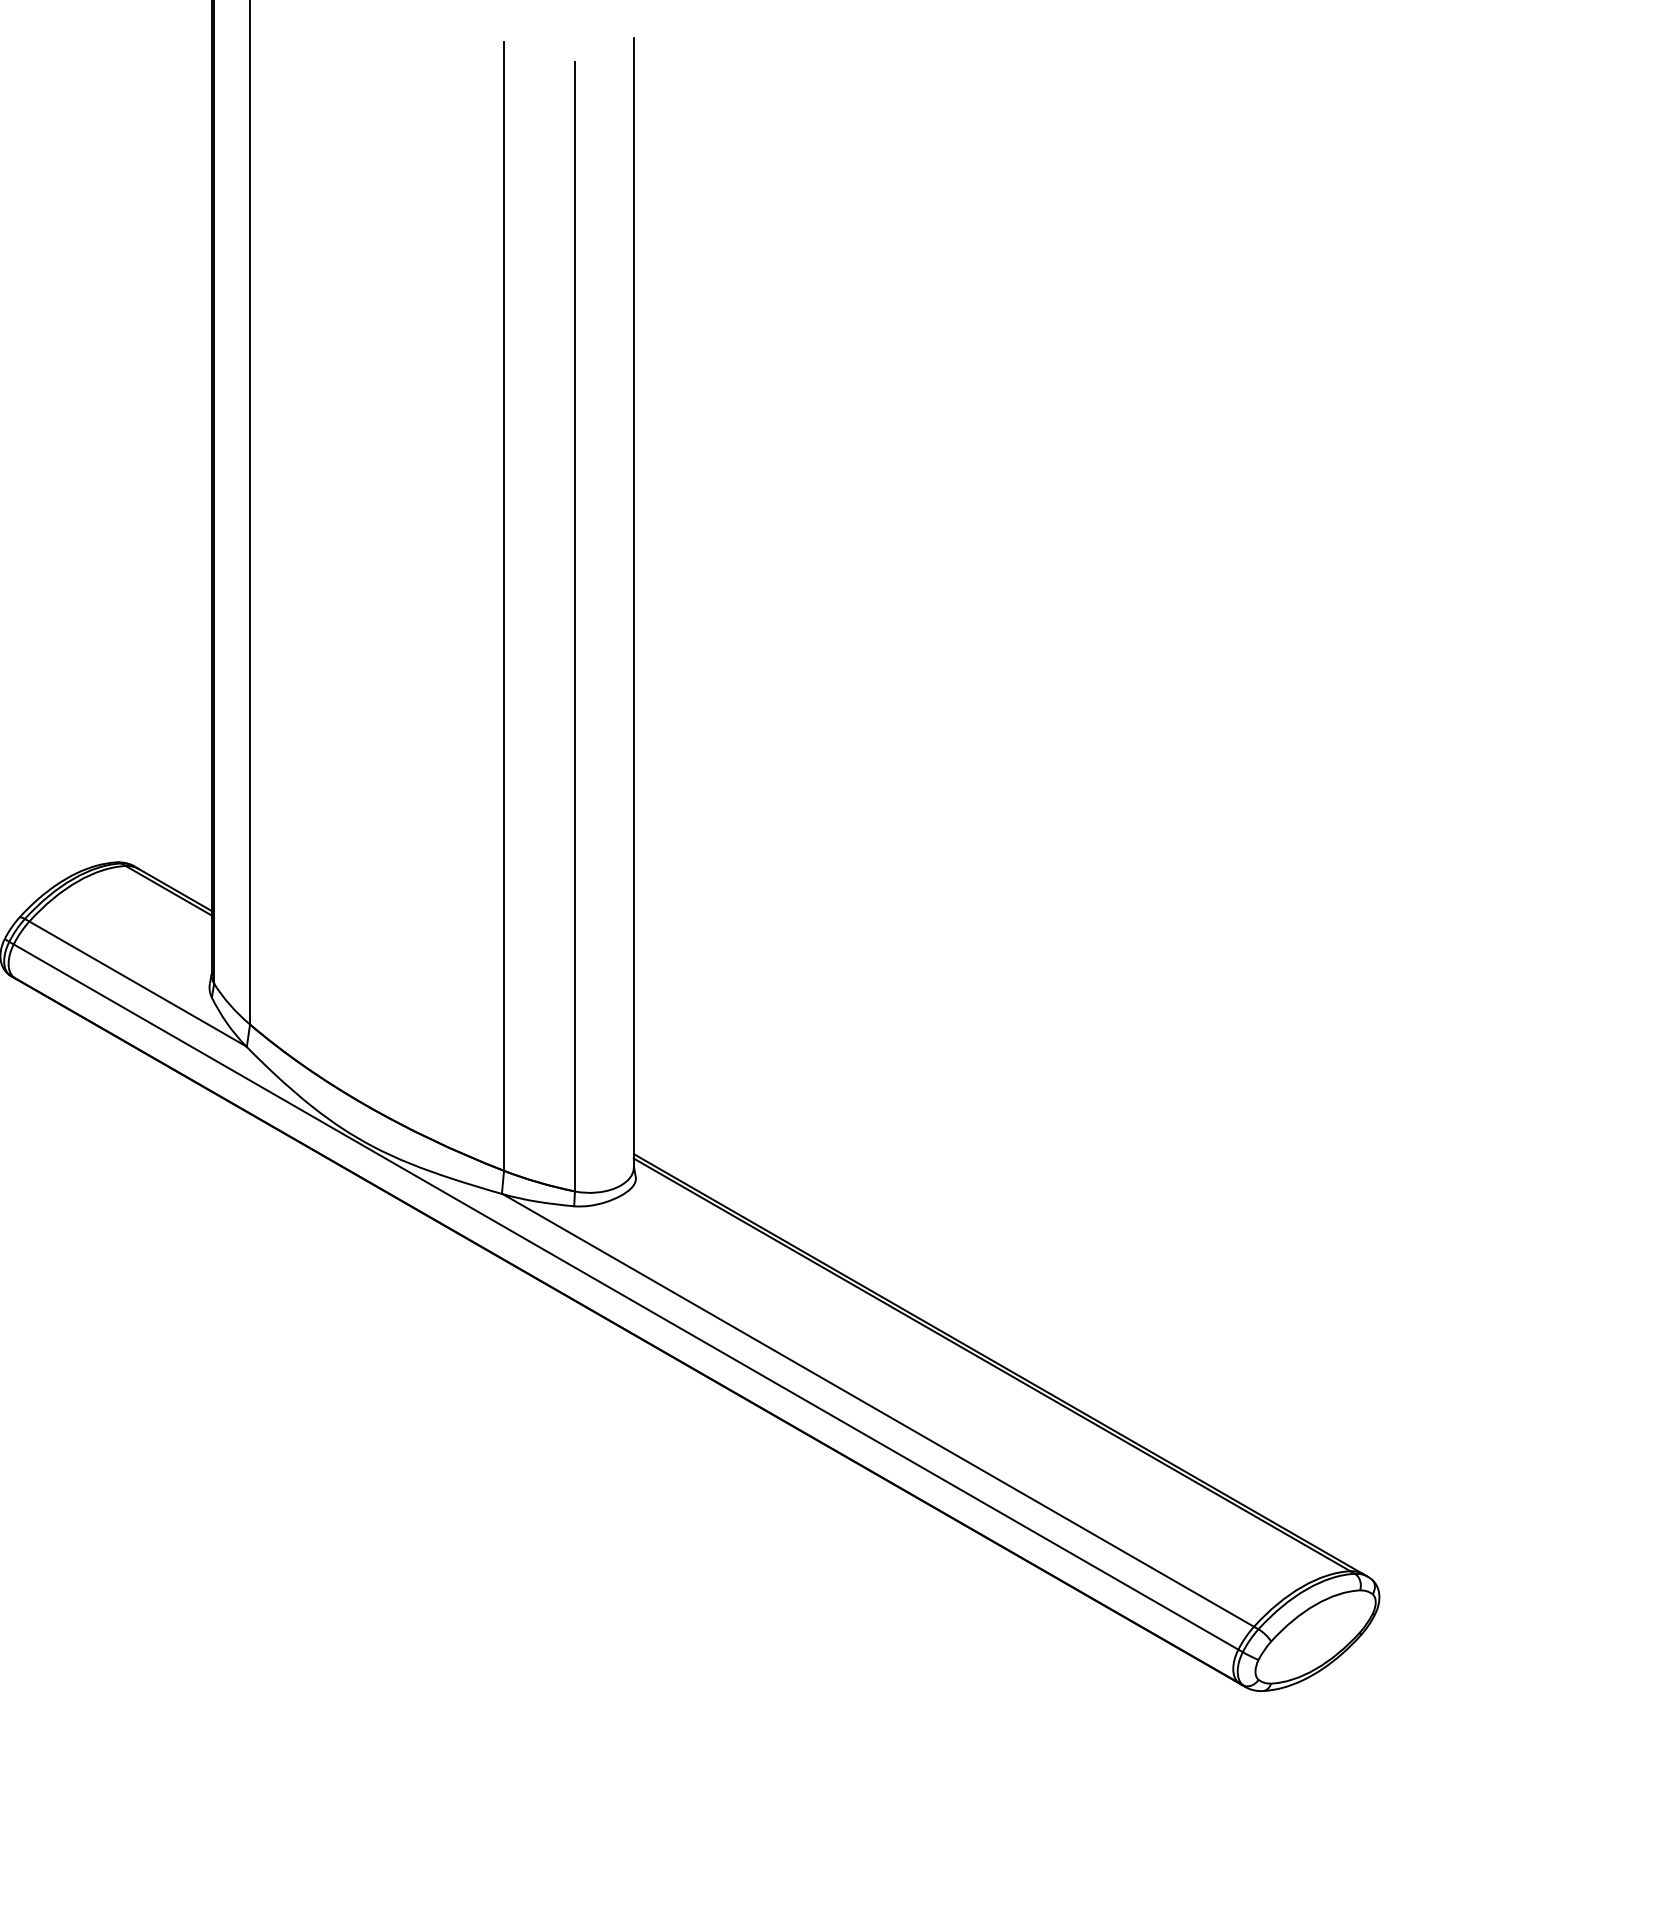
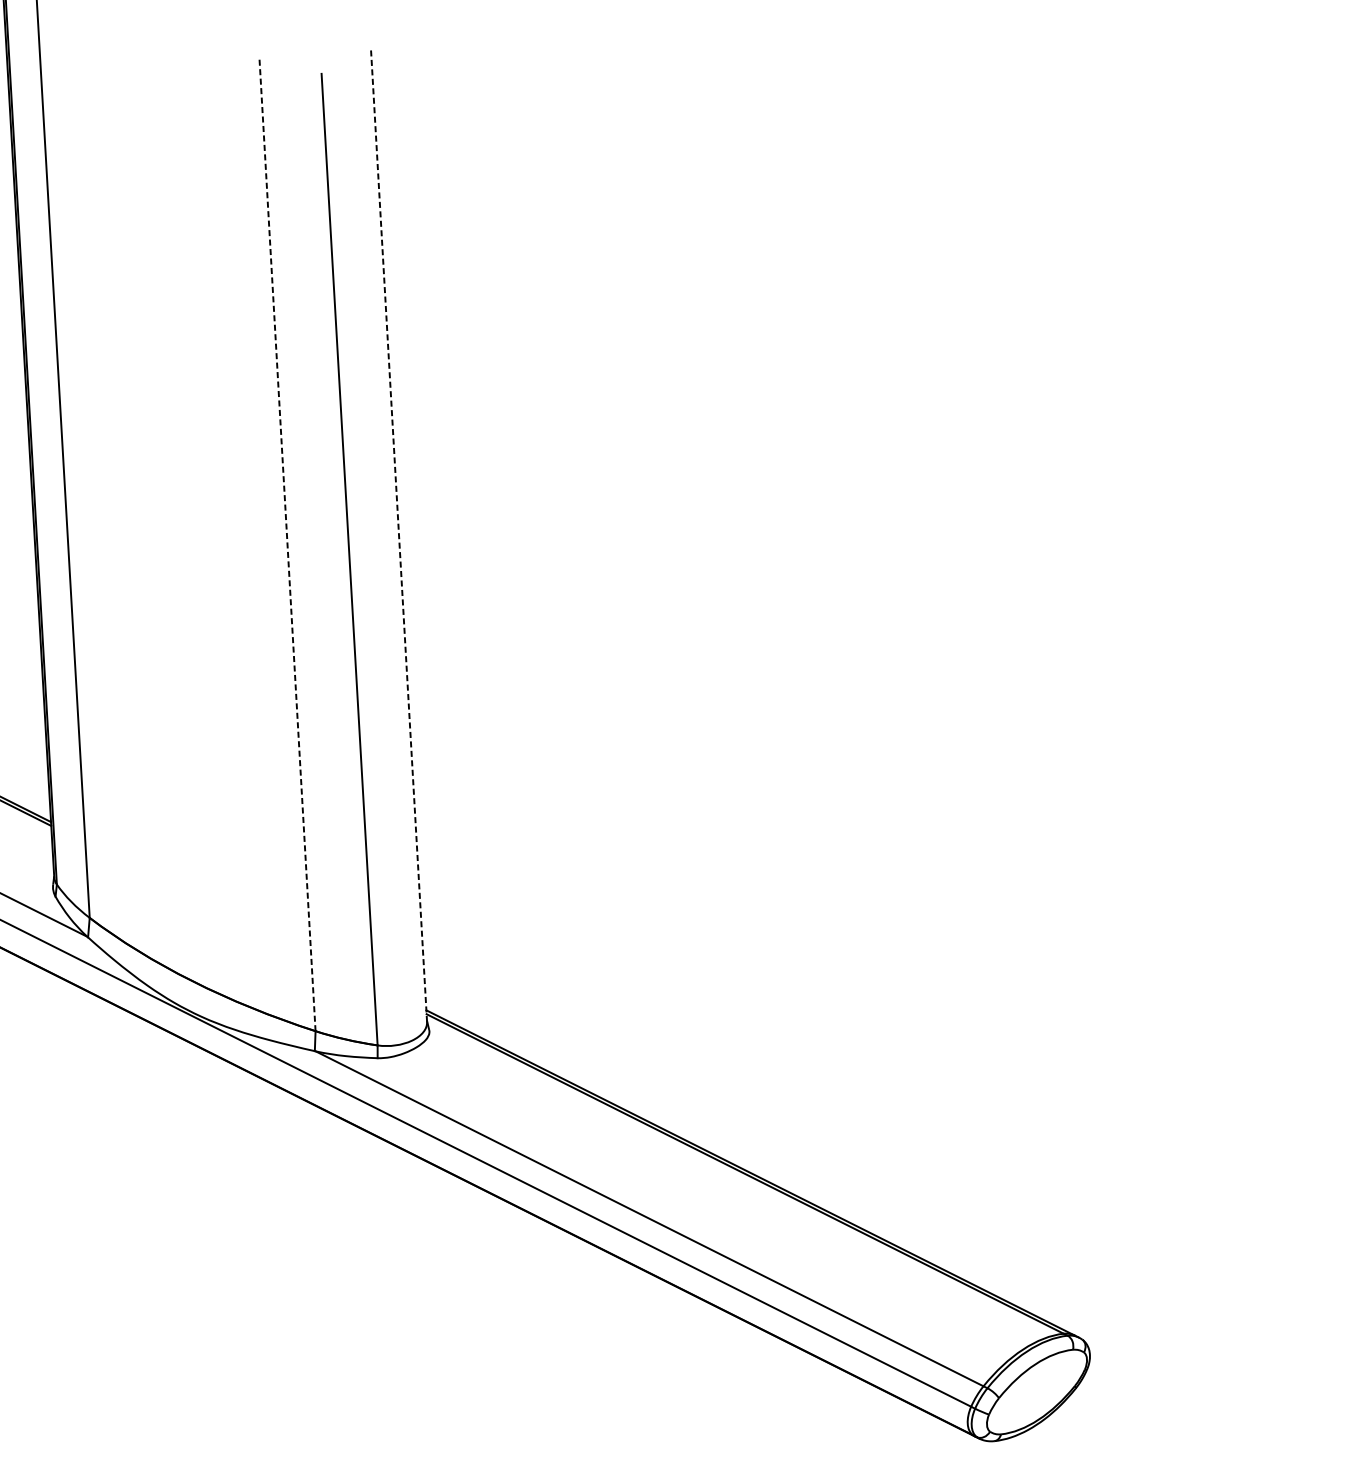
line: (633, 602) -> (398, 535), solid -> dashed
line: (504, 606) -> (287, 545), solid -> dashed

